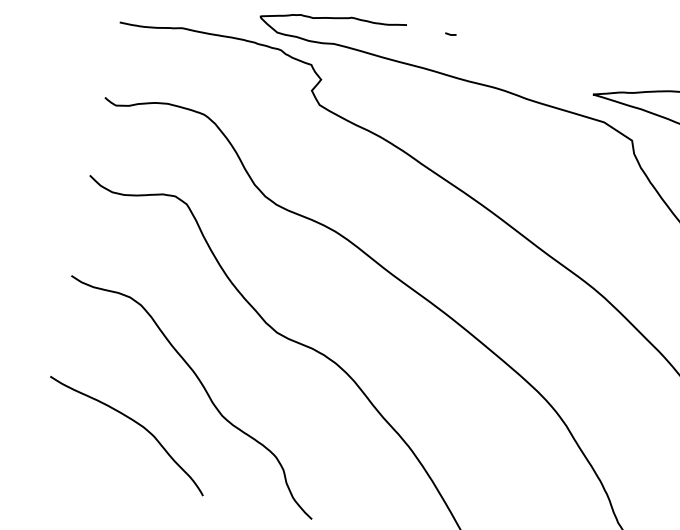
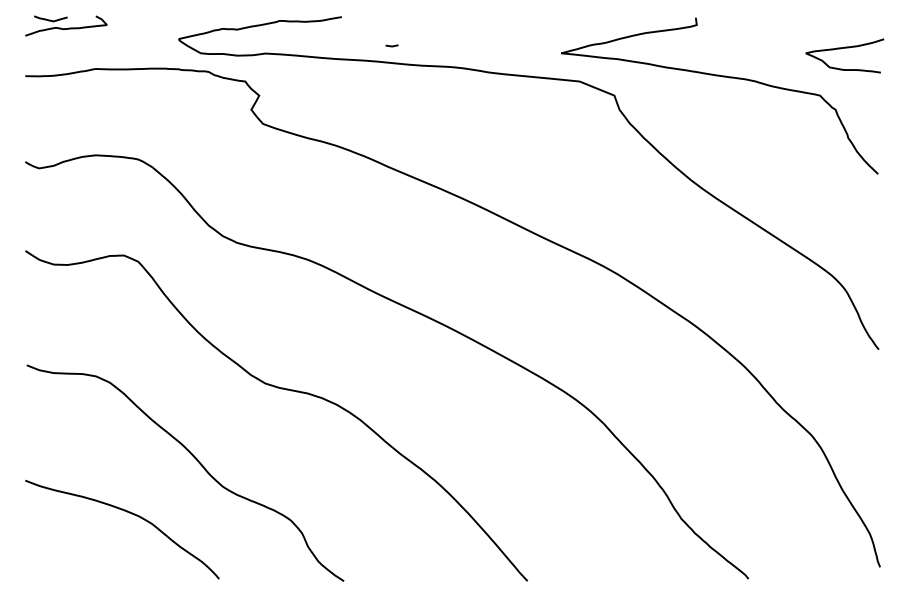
line: (450, 33) -> (391, 45), moved

